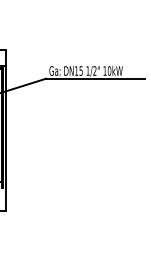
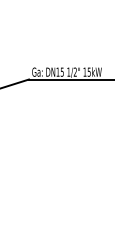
text: (109, 70) -> (89, 71), 10kW -> 15kW

